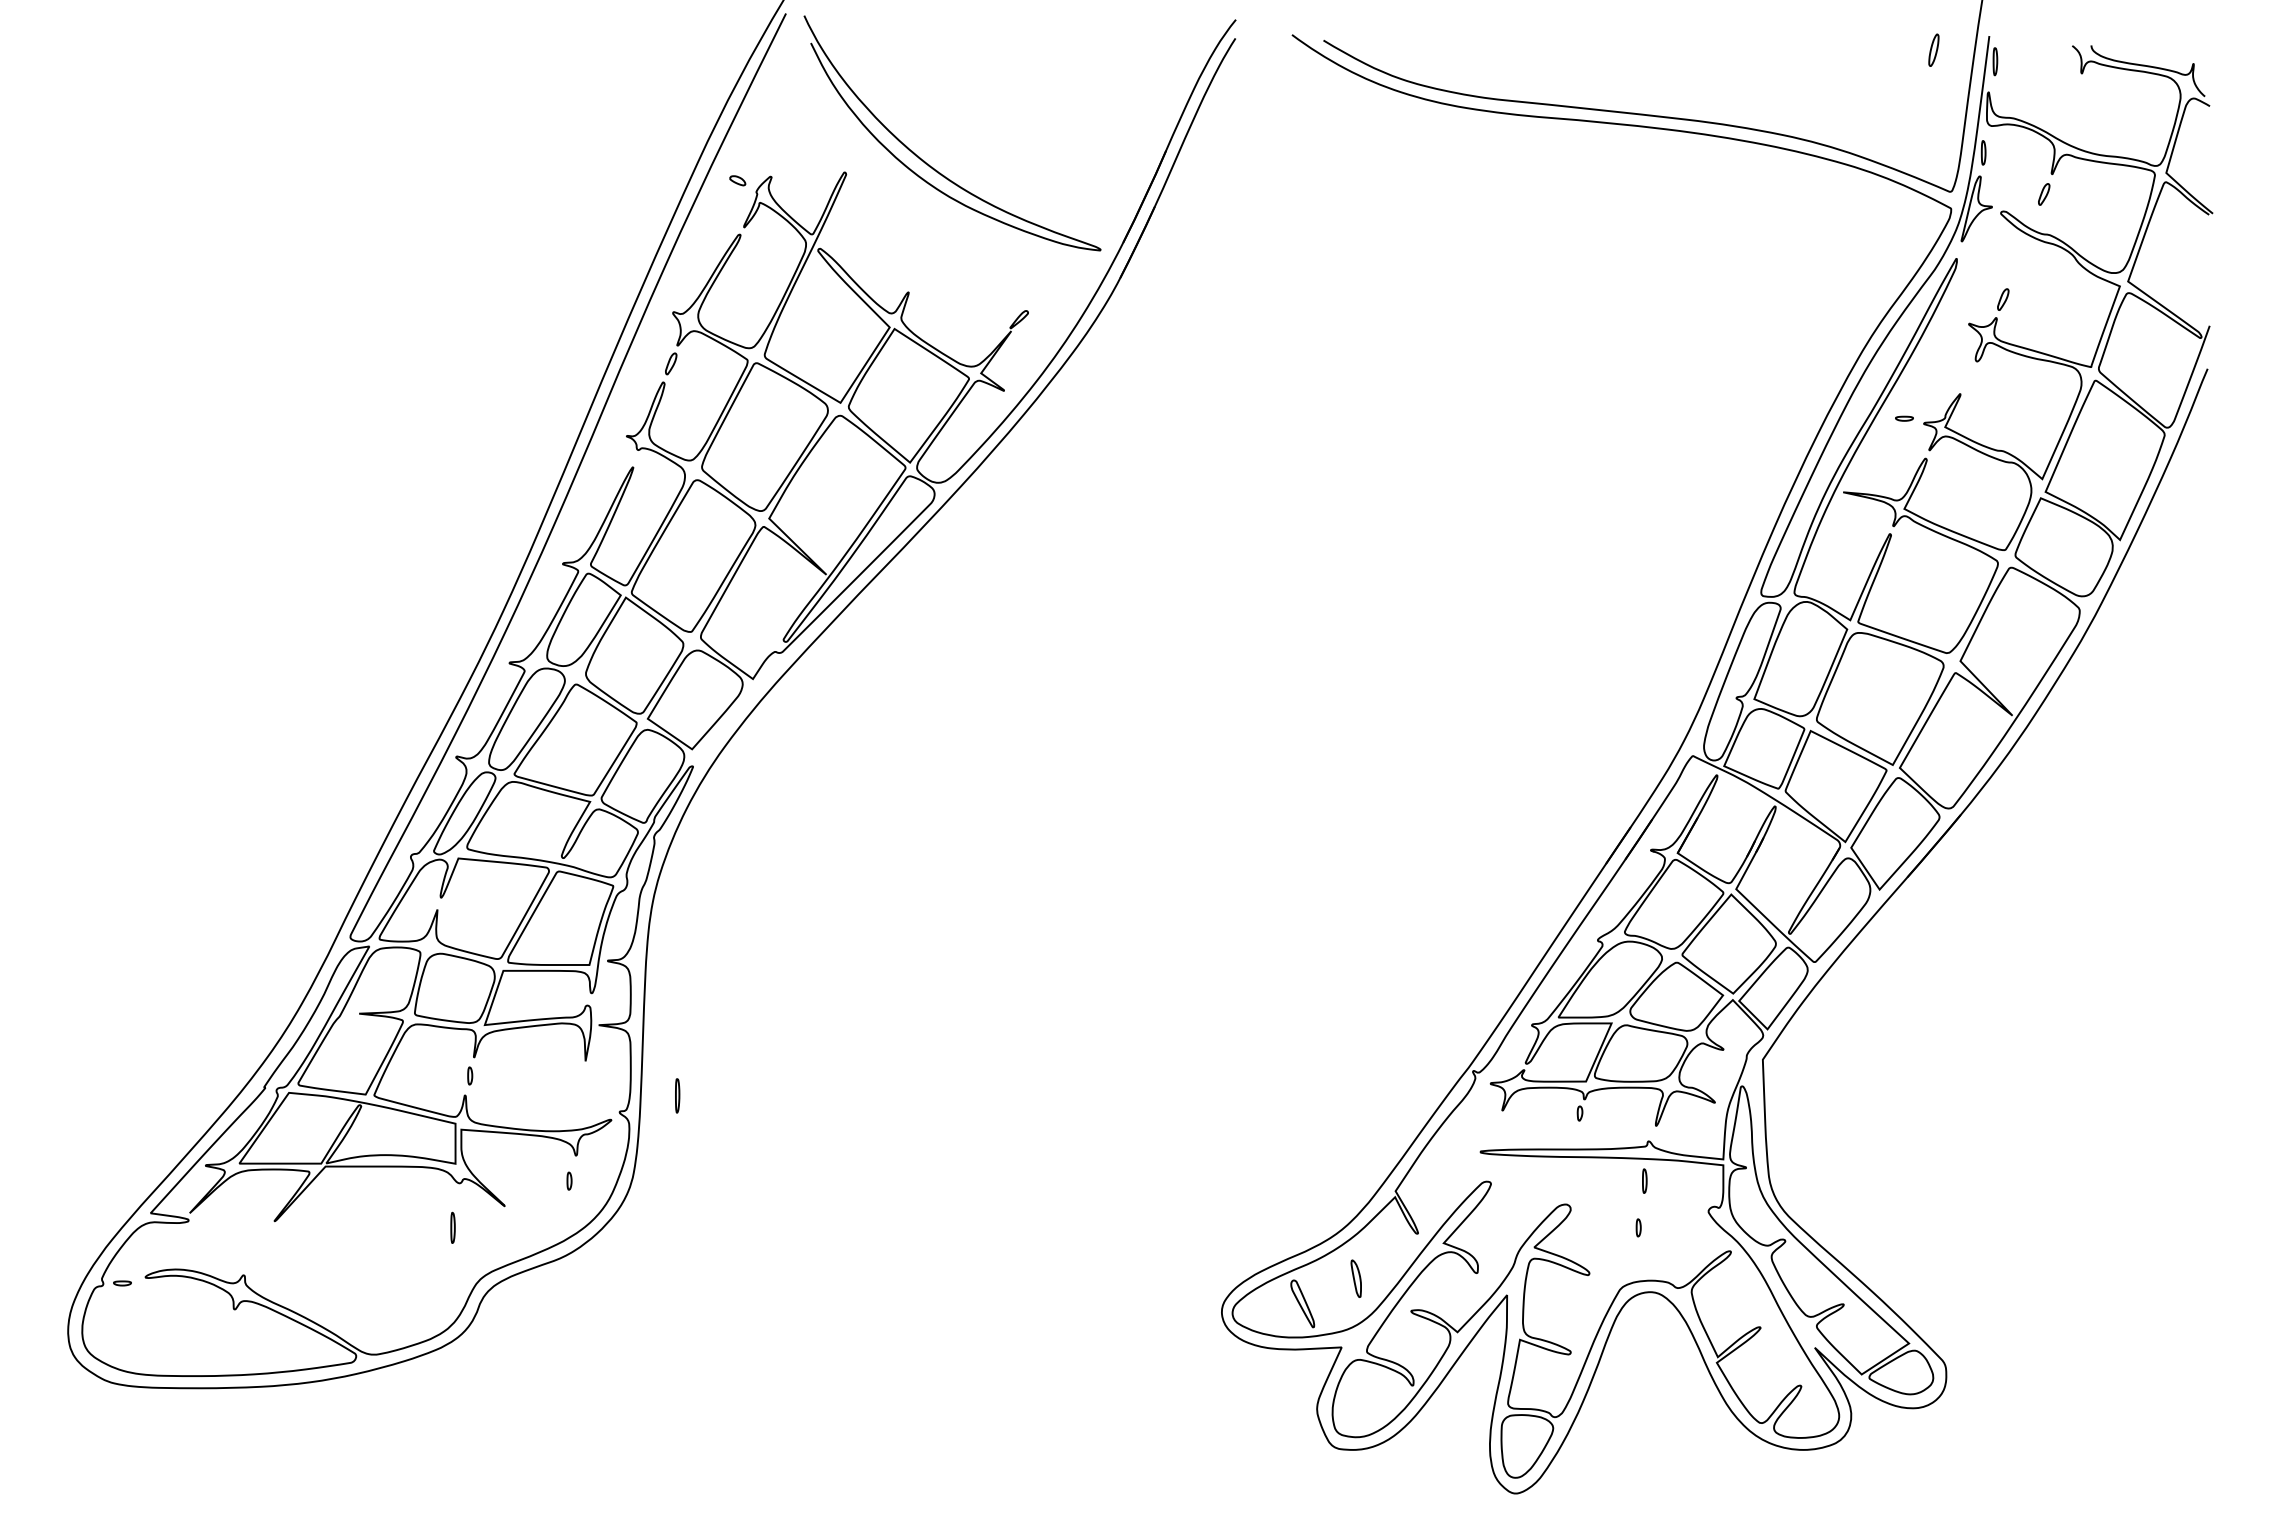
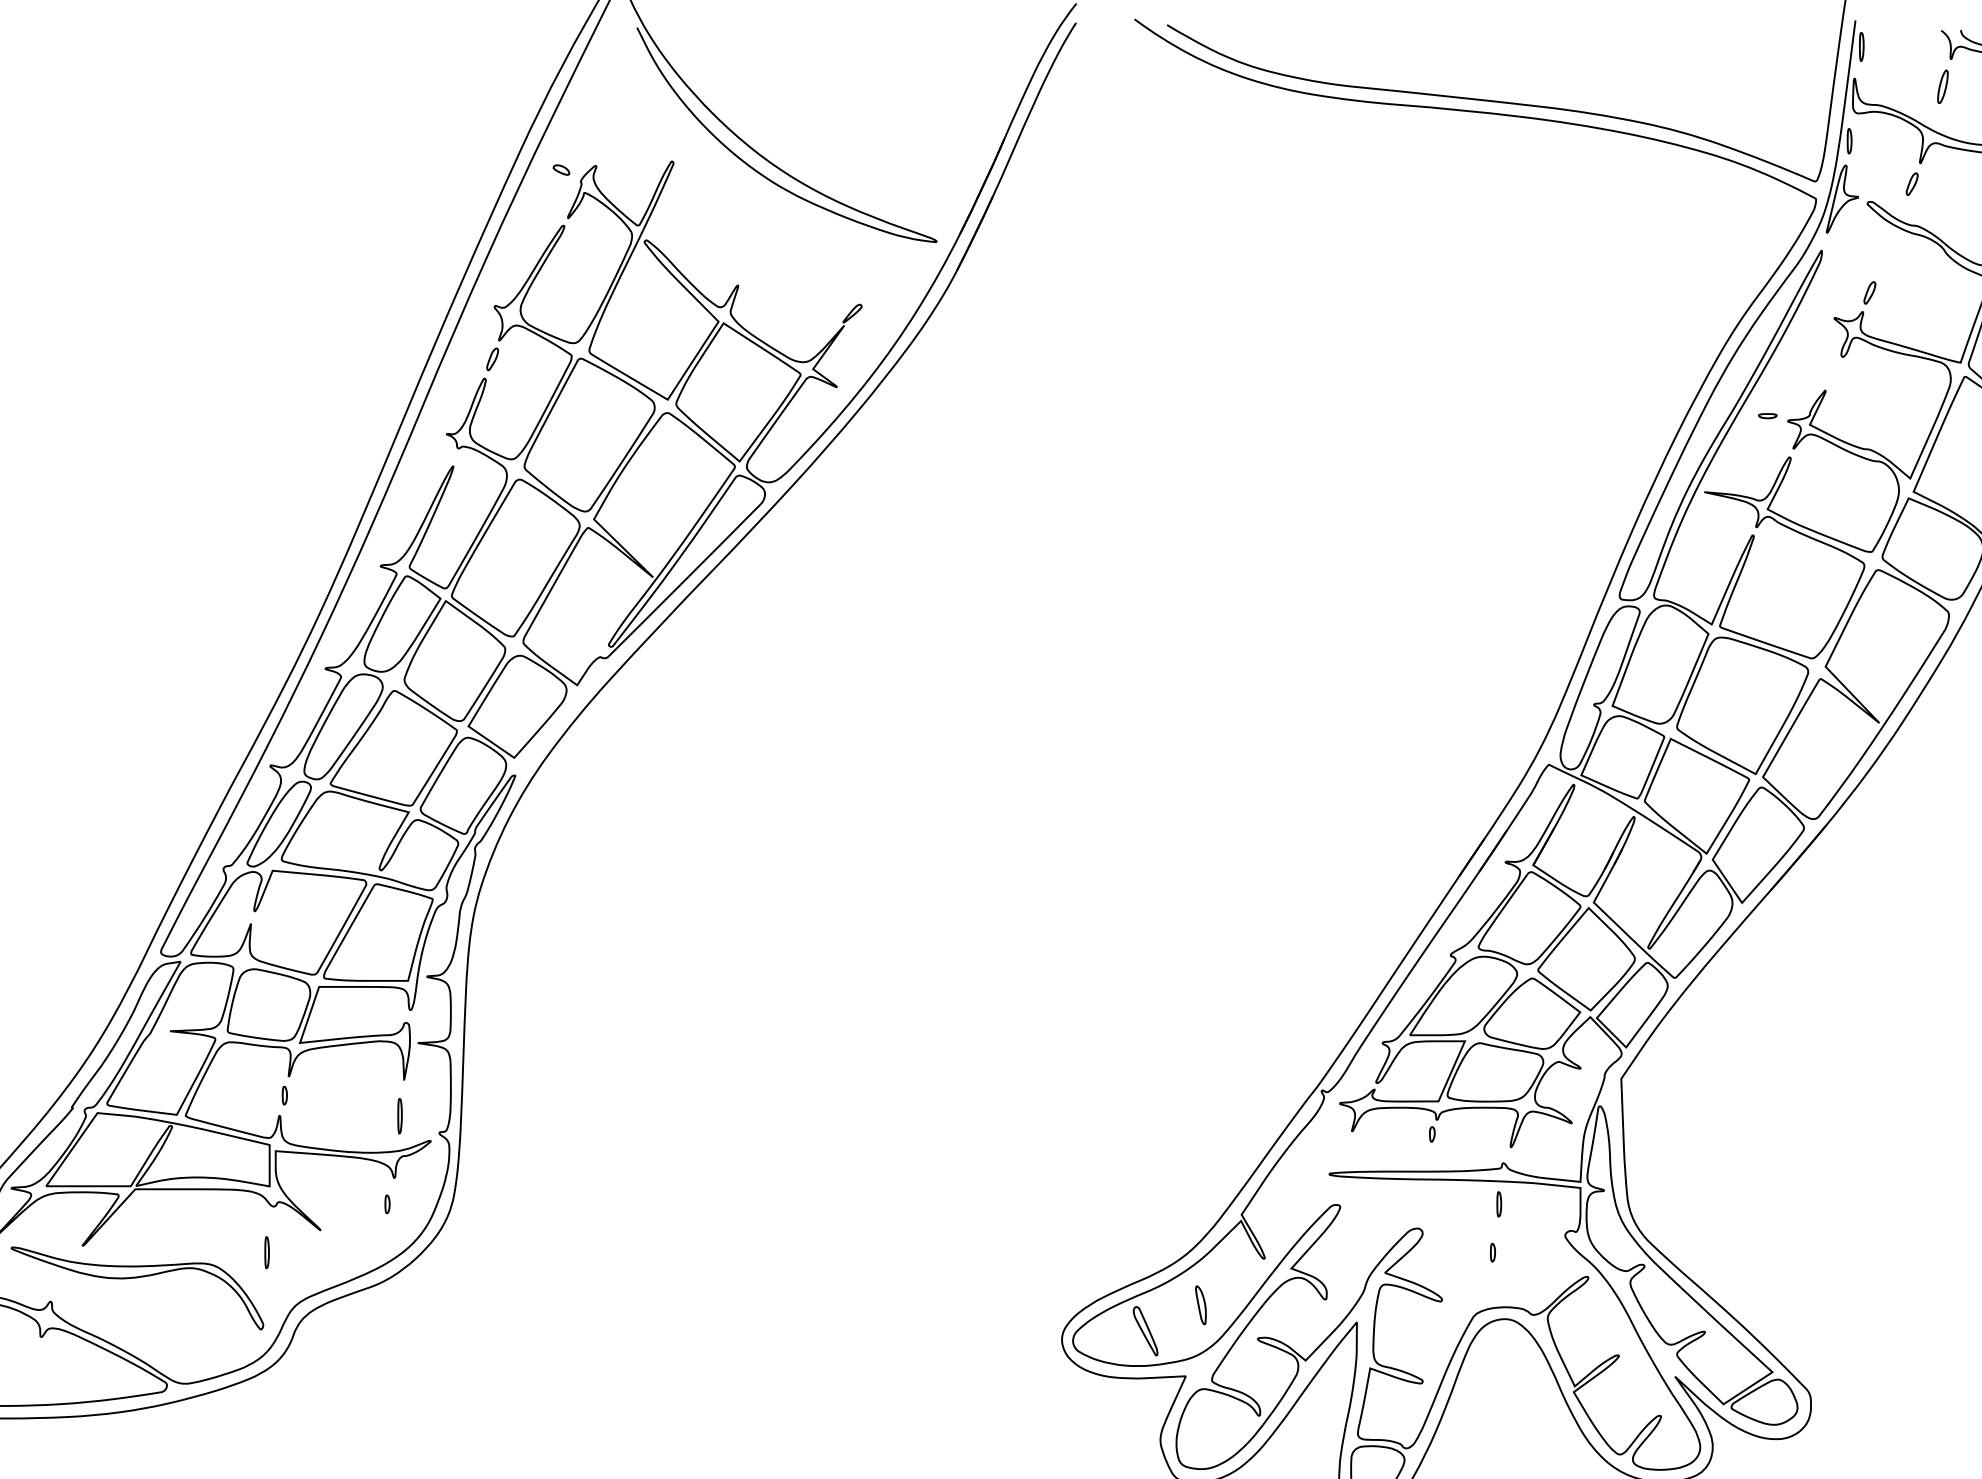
part: (1933, 49) -> (1942, 86), moved
part: (677, 1095) -> (399, 1115), moved
part: (327, 1252) -> (137, 1278), added

